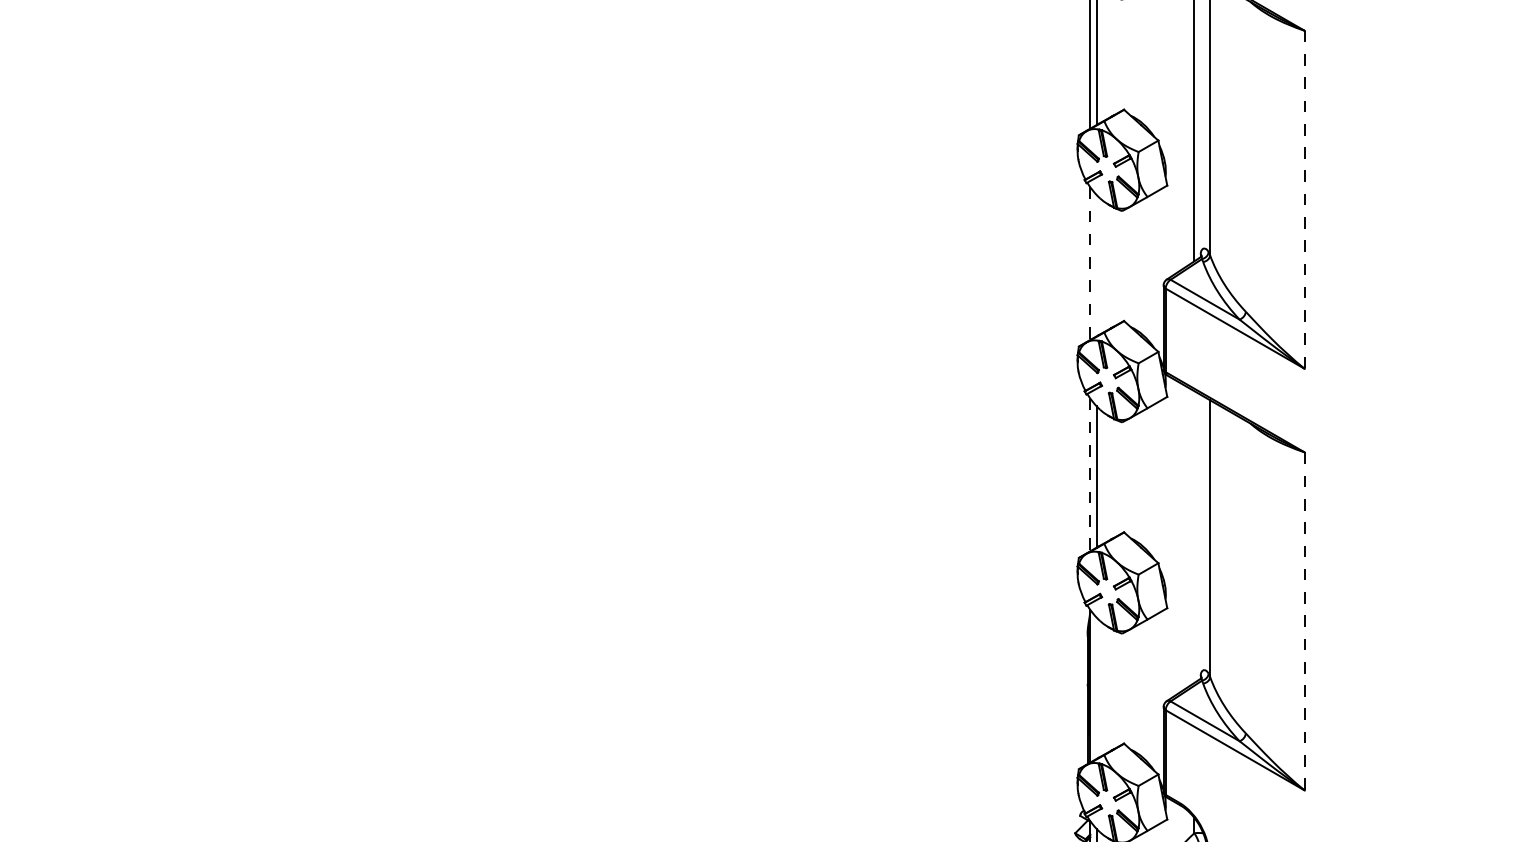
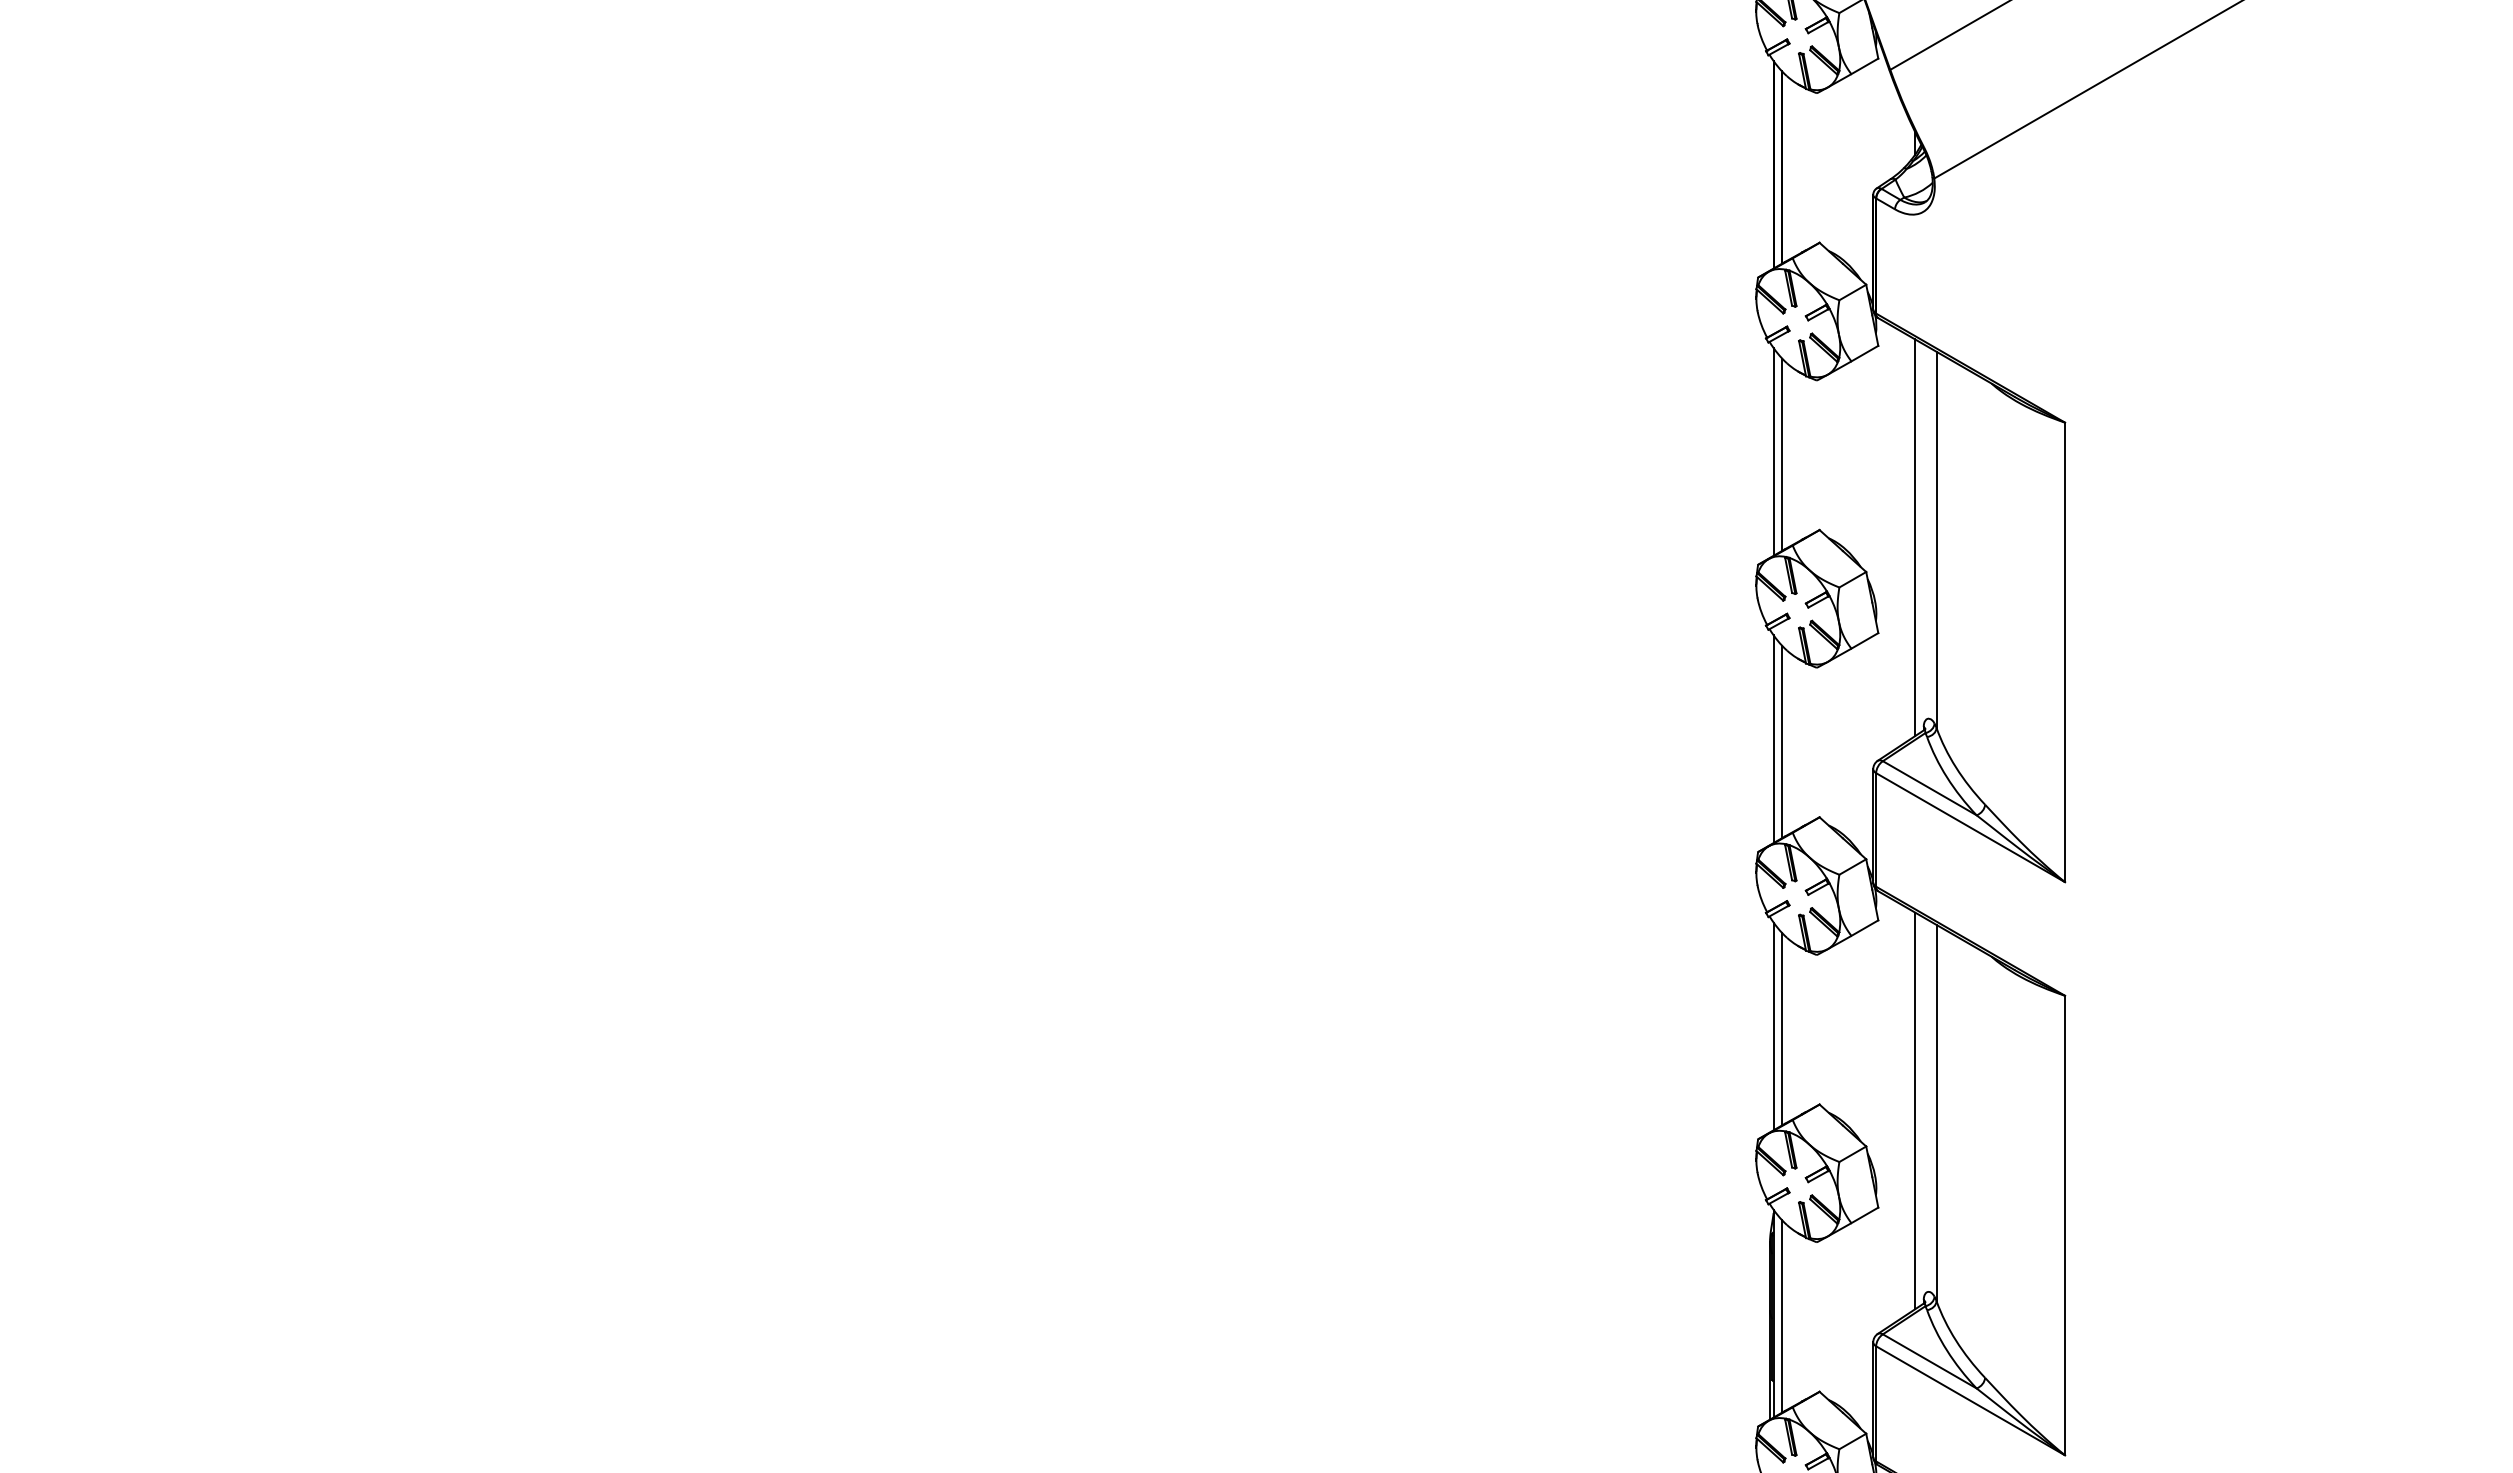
line: (1304, 199) -> (2065, 652), dashed -> solid
line: (1090, 263) -> (1773, 739), dashed -> solid
line: (1096, 265) -> (1782, 741), added
line: (1090, 474) -> (1773, 1026), dashed -> solid
line: (1194, 536) -> (1915, 1110), added
line: (1304, 621) -> (2065, 1225), dashed -> solid
line: (1096, 688) -> (1782, 1316), added

